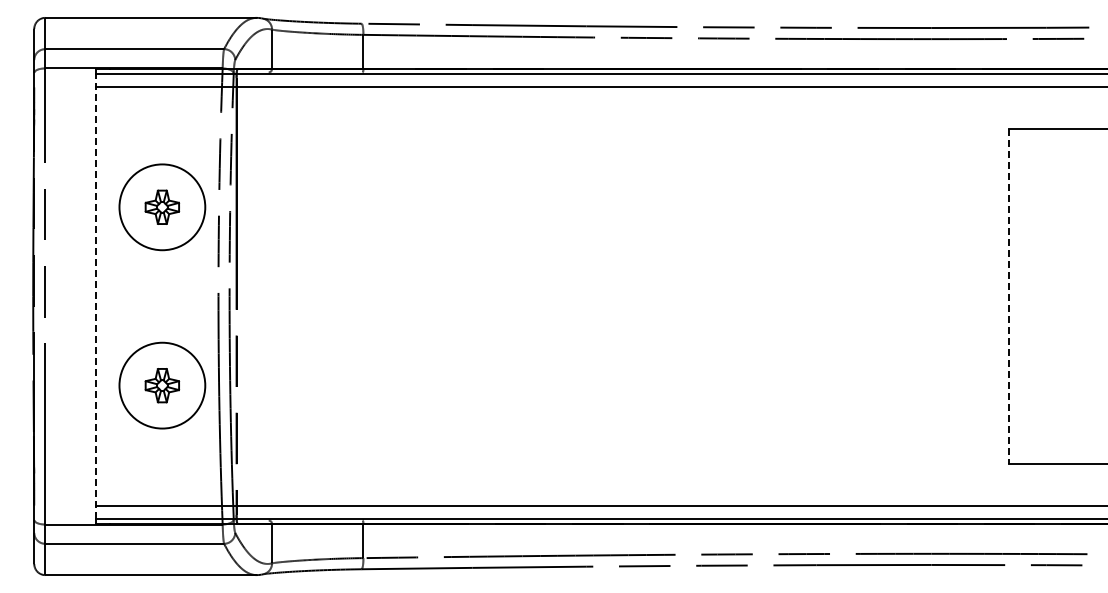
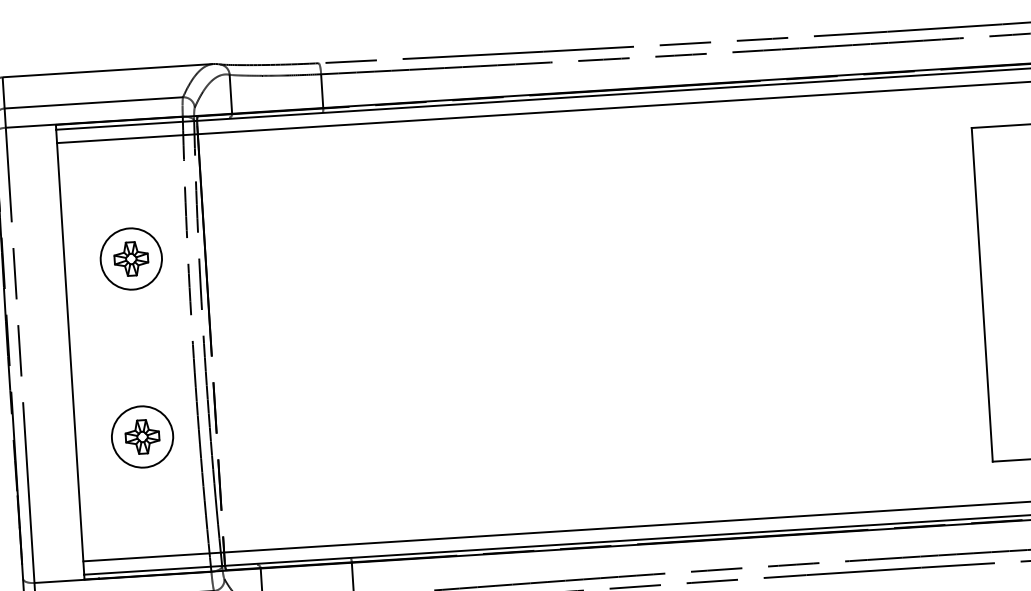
circle: (162, 206) -> (131, 258), size x0.71
line: (95, 296) -> (70, 352), dashed -> solid
line: (1009, 296) -> (982, 294), dashed -> solid
circle: (162, 385) -> (142, 436), size x0.71

